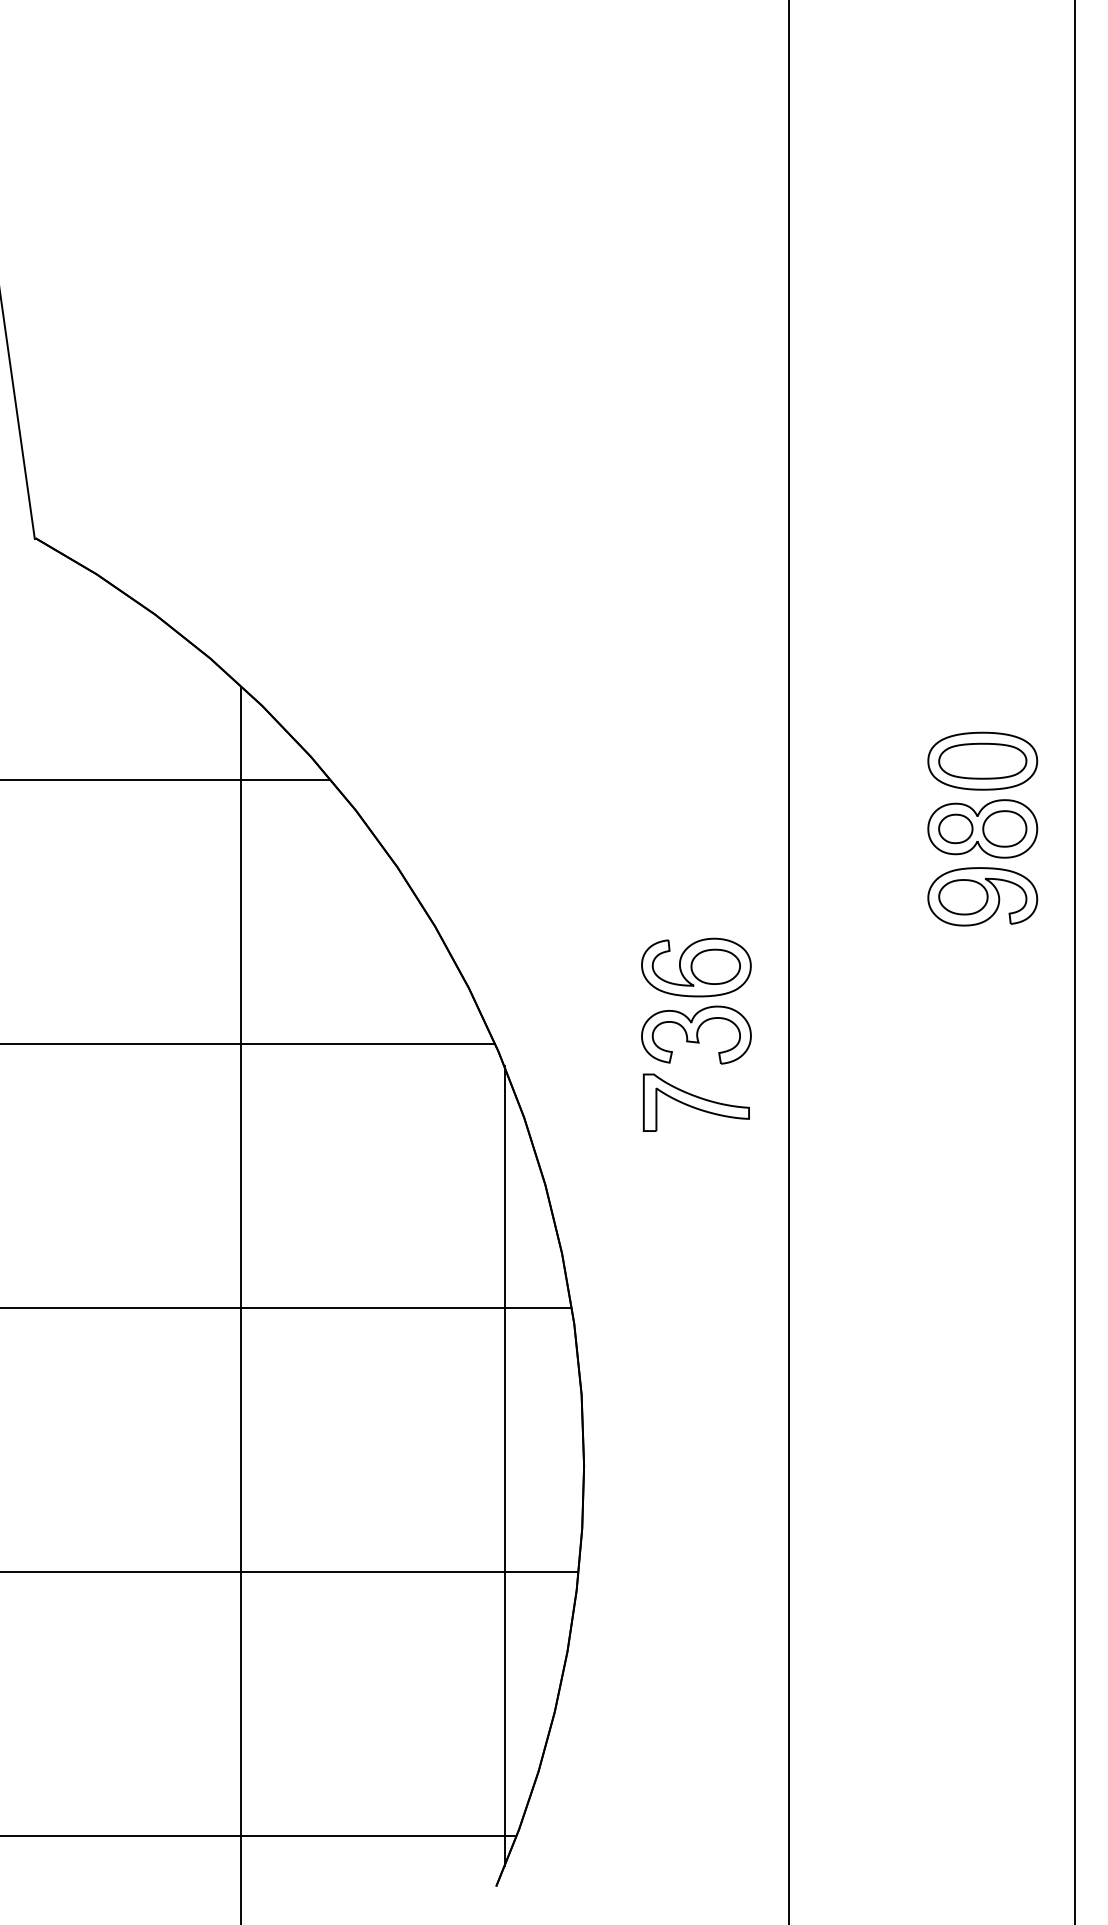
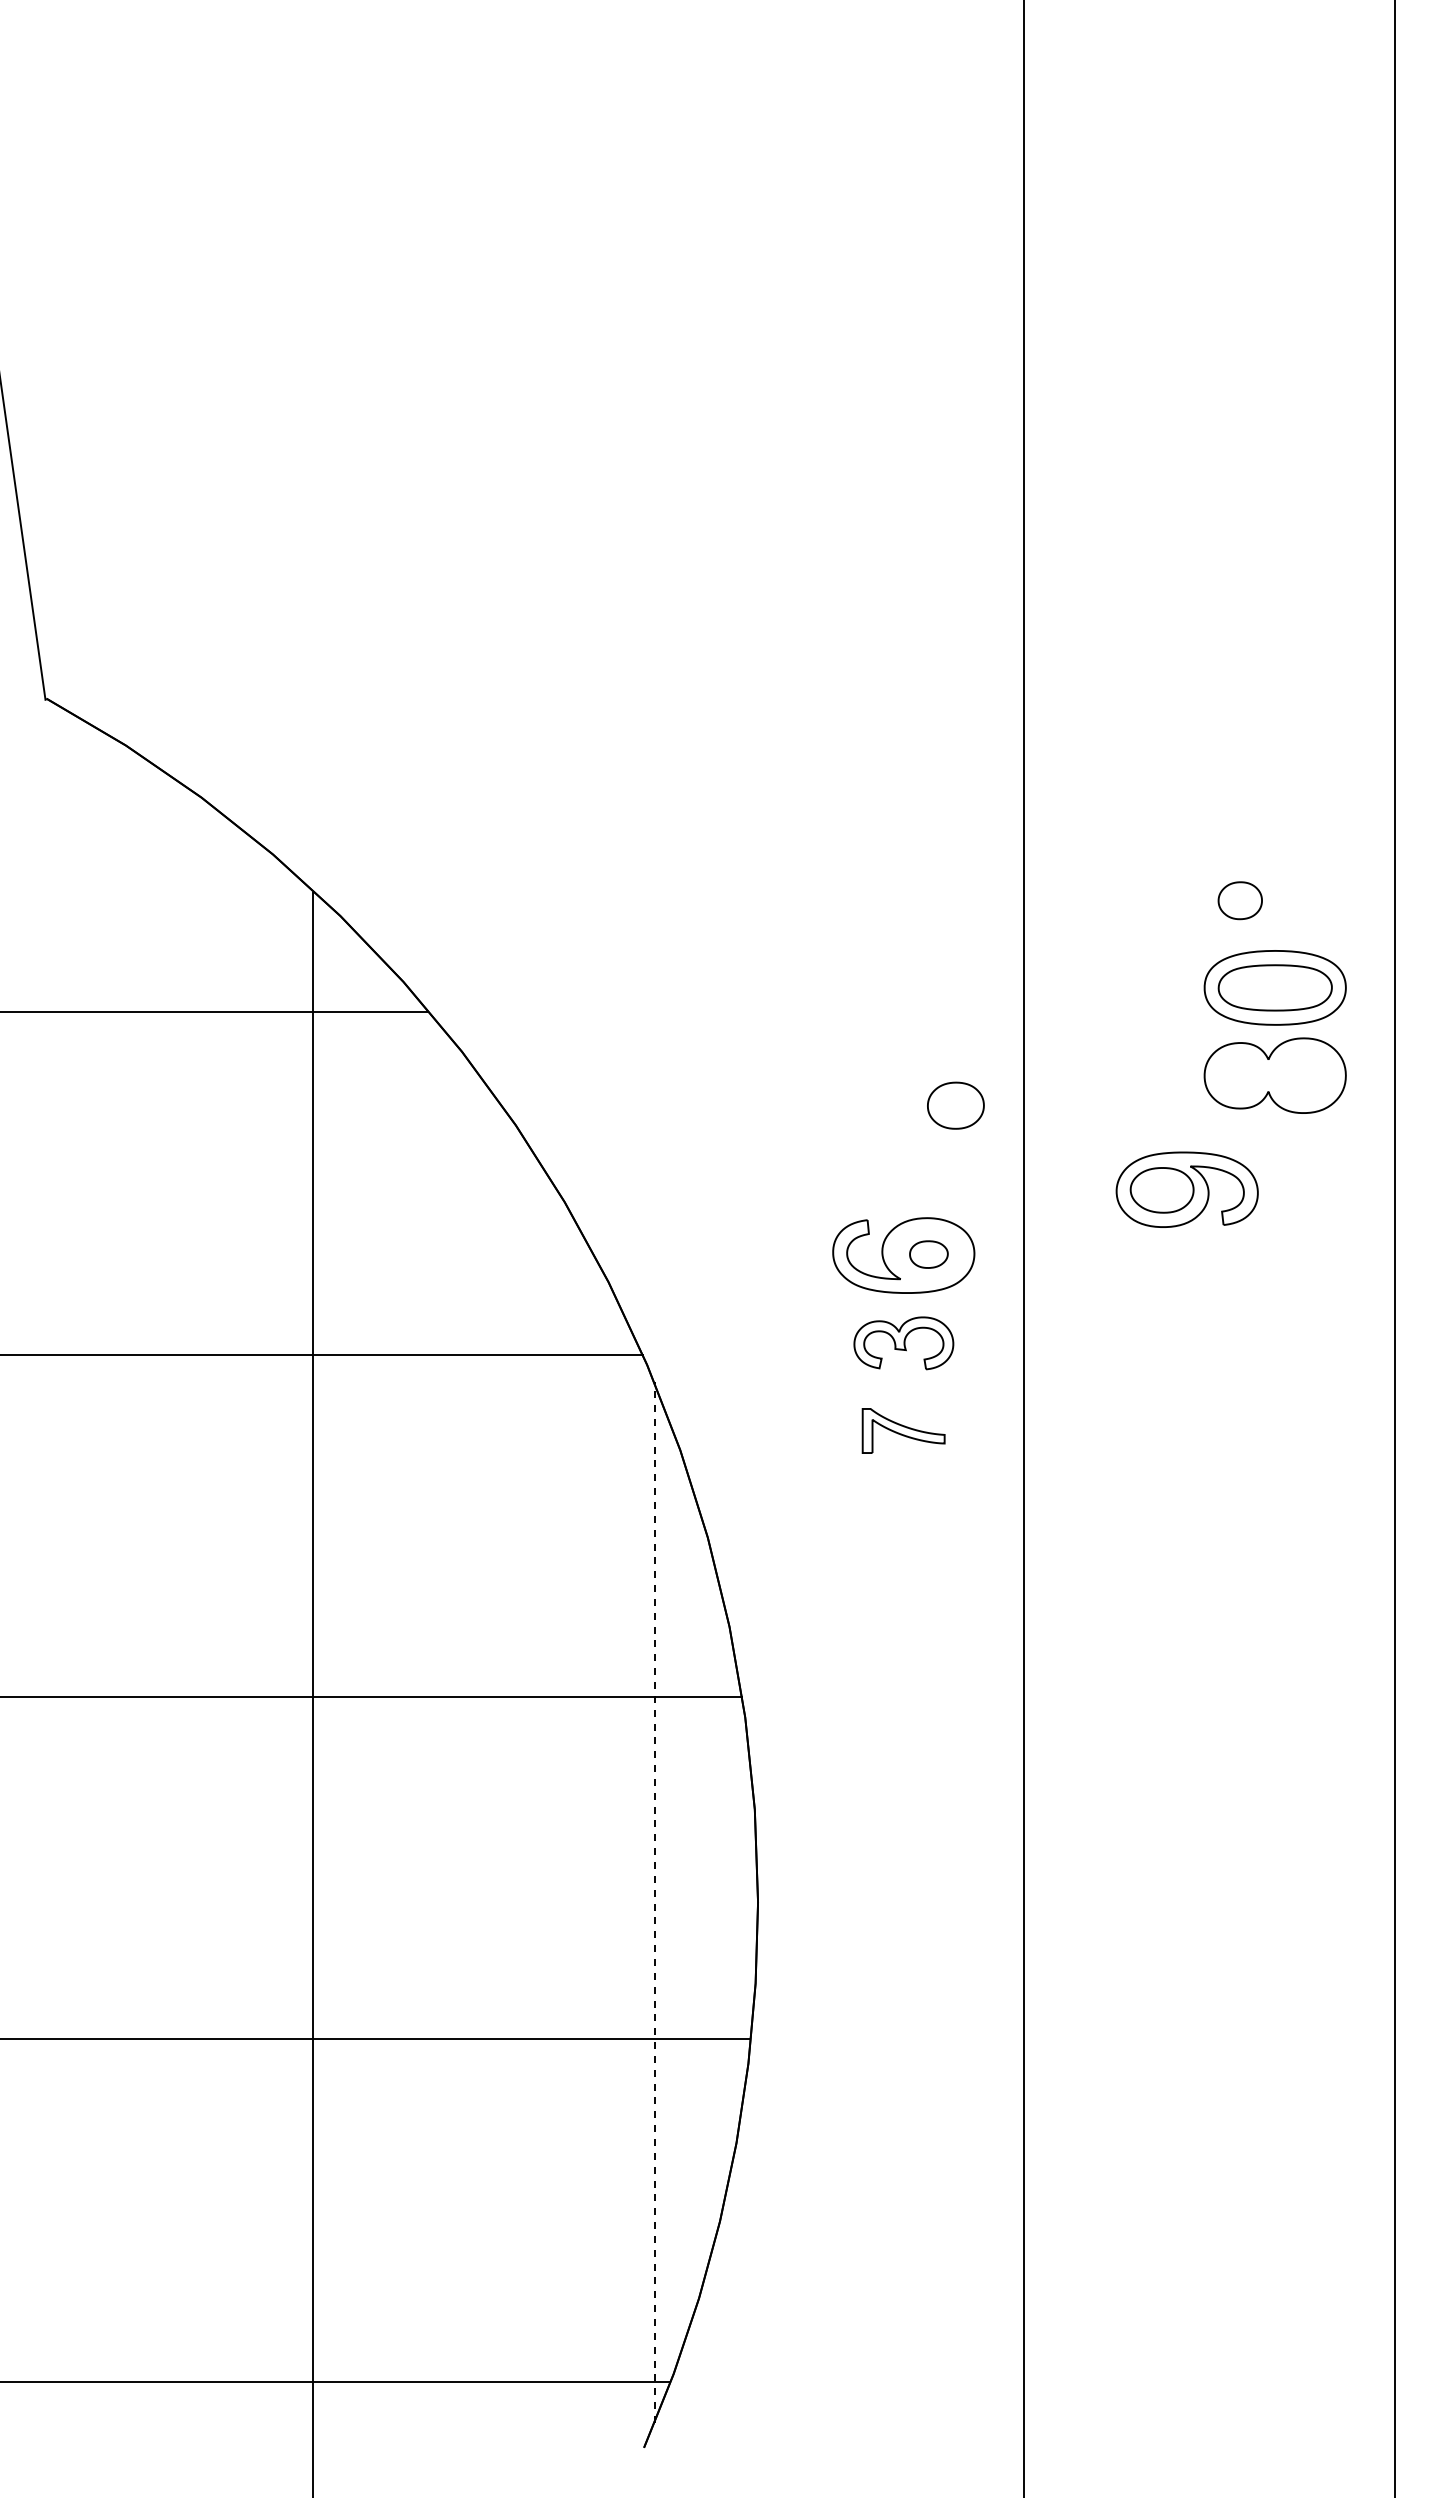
part: (955, 828) -> (1239, 900), moved
part: (1004, 828) -> (955, 1105), moved
part: (982, 896) -> (1186, 1189), moved
part: (715, 966) -> (928, 1254), size x0.6
part: (696, 1035) -> (903, 1343), size x0.7
part: (696, 1102) -> (903, 1430), size x0.6
line: (505, 1466) -> (655, 1902), solid -> dashed

